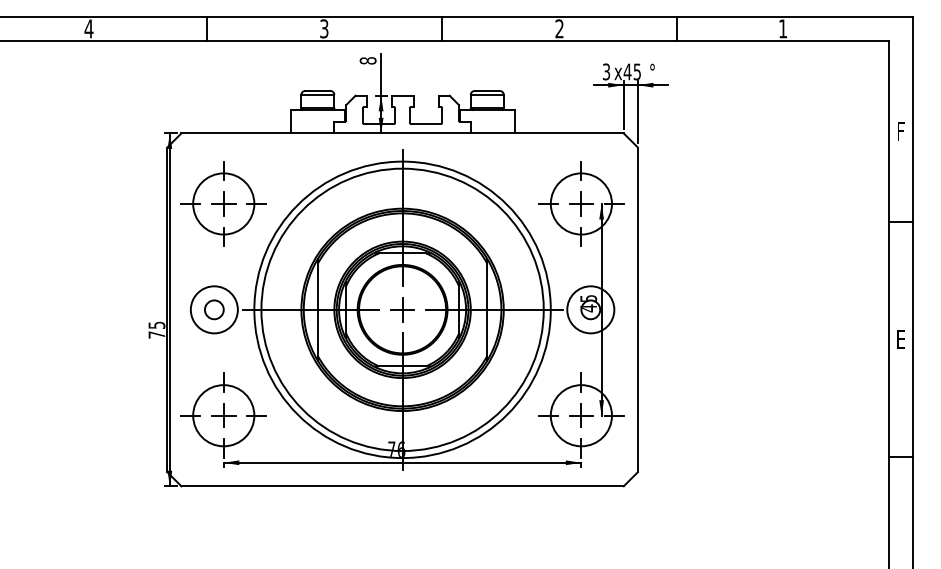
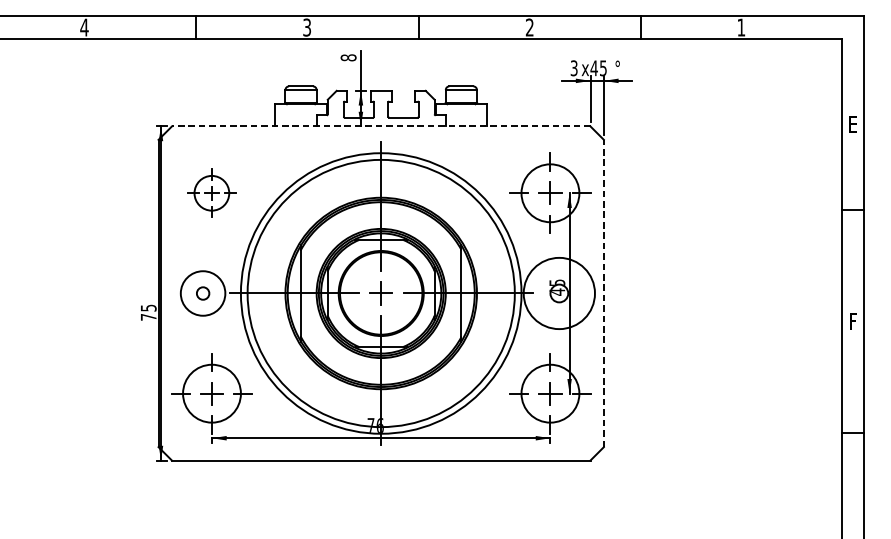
text: (900, 131) -> (852, 124), F -> E
line: (402, 133) -> (381, 126), solid -> dashed
part: (223, 203) -> (211, 192), size x0.6
circle: (214, 309) -> (203, 293), size x0.7
circle: (590, 309) -> (559, 293), size x1.6
line: (637, 309) -> (603, 293), solid -> dashed
text: (900, 339) -> (852, 321), E -> F

